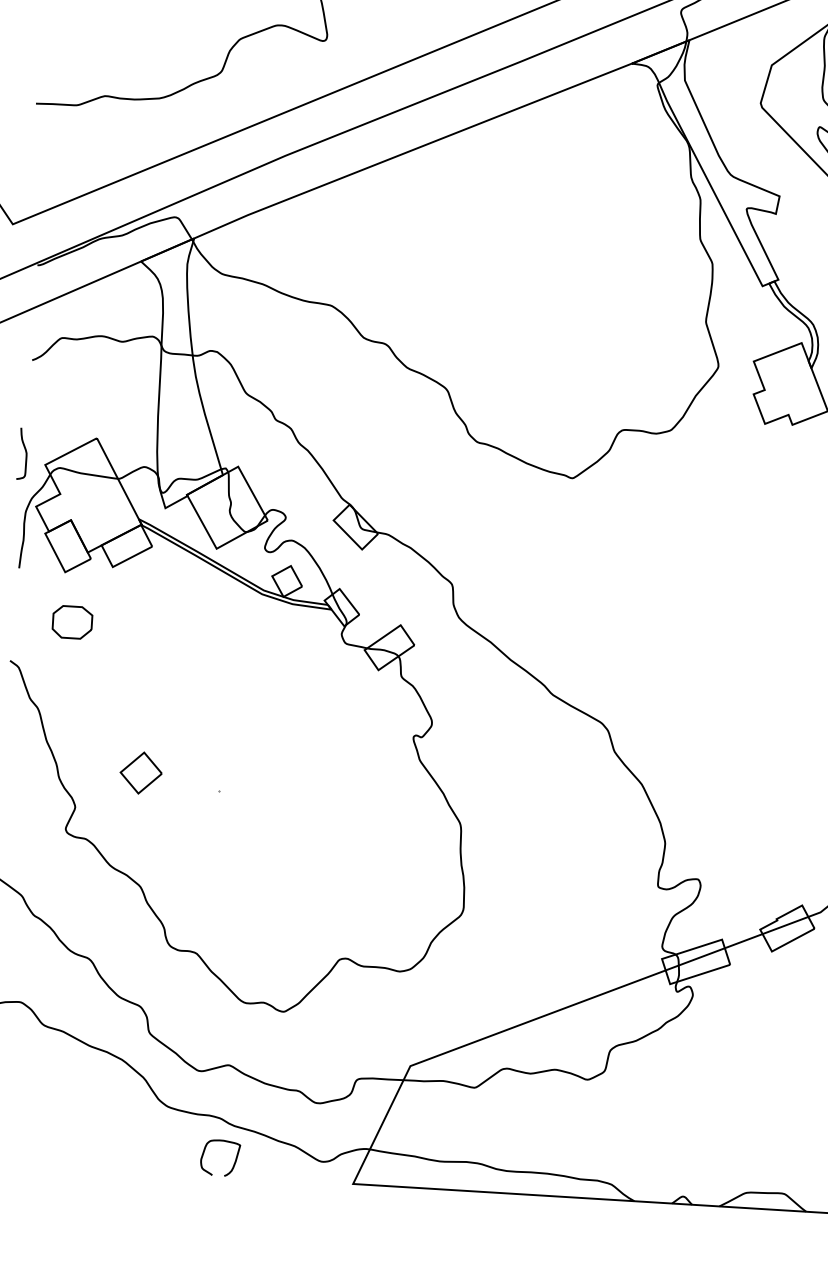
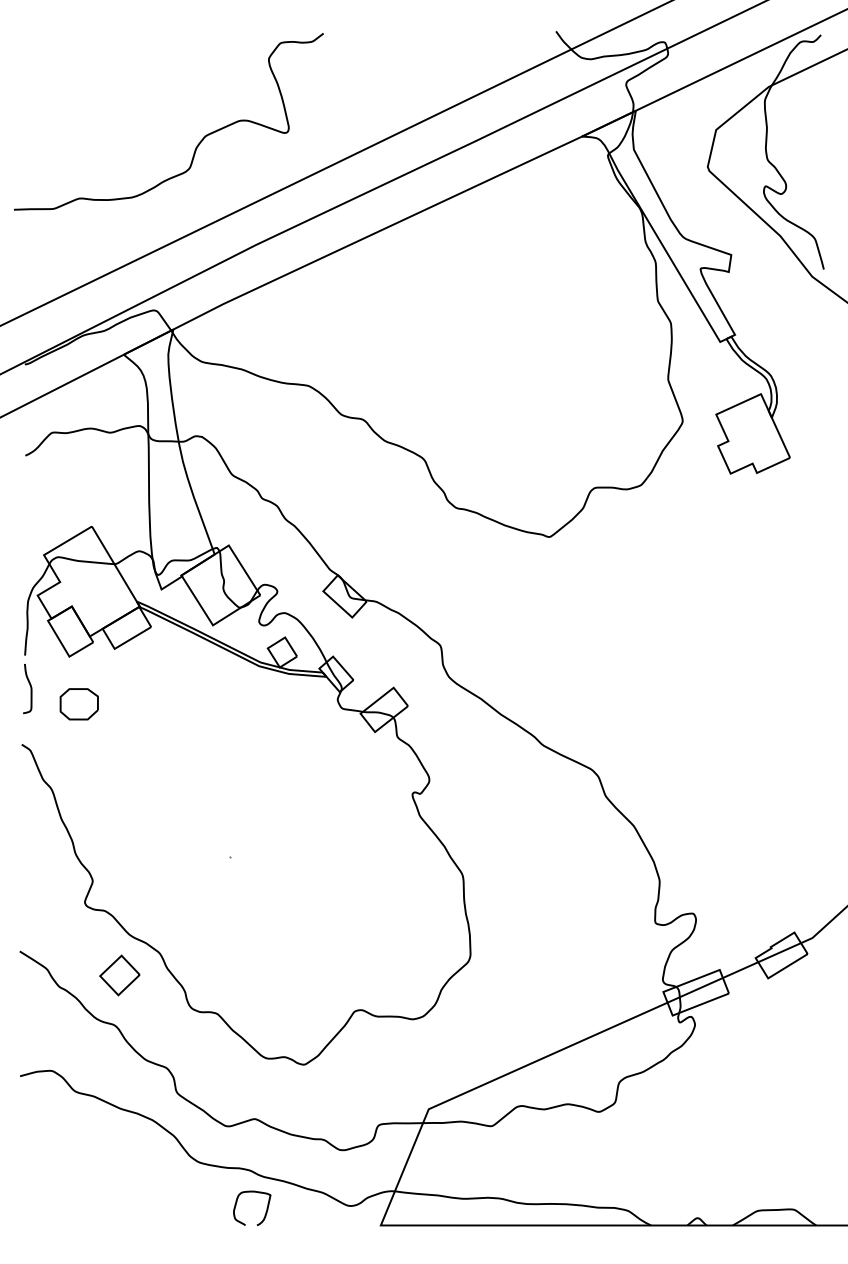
curve: (25, 454) -> (30, 689), moved
part: (140, 773) -> (119, 975), moved

